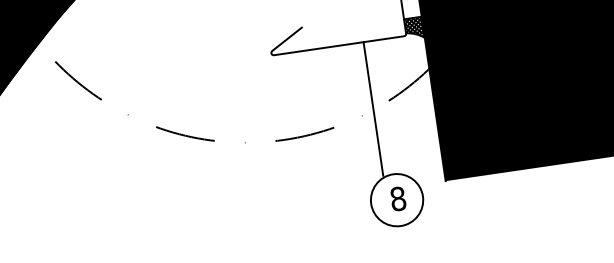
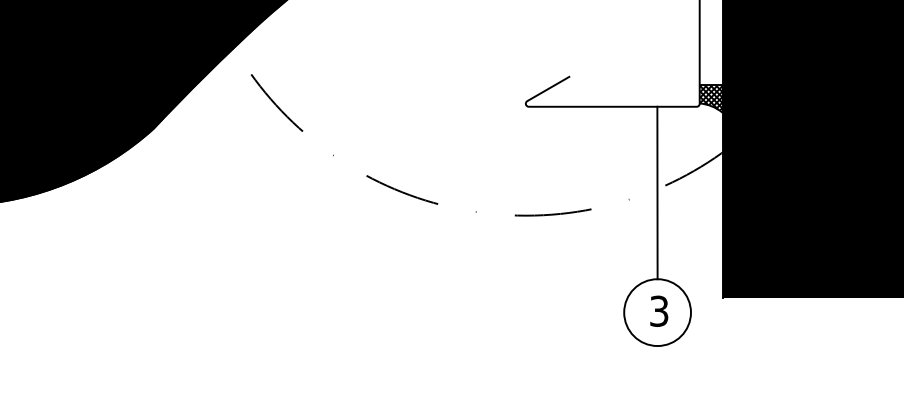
line: (373, 108) -> (657, 192), moved
text: (398, 198) -> (659, 310), 8 -> 3

